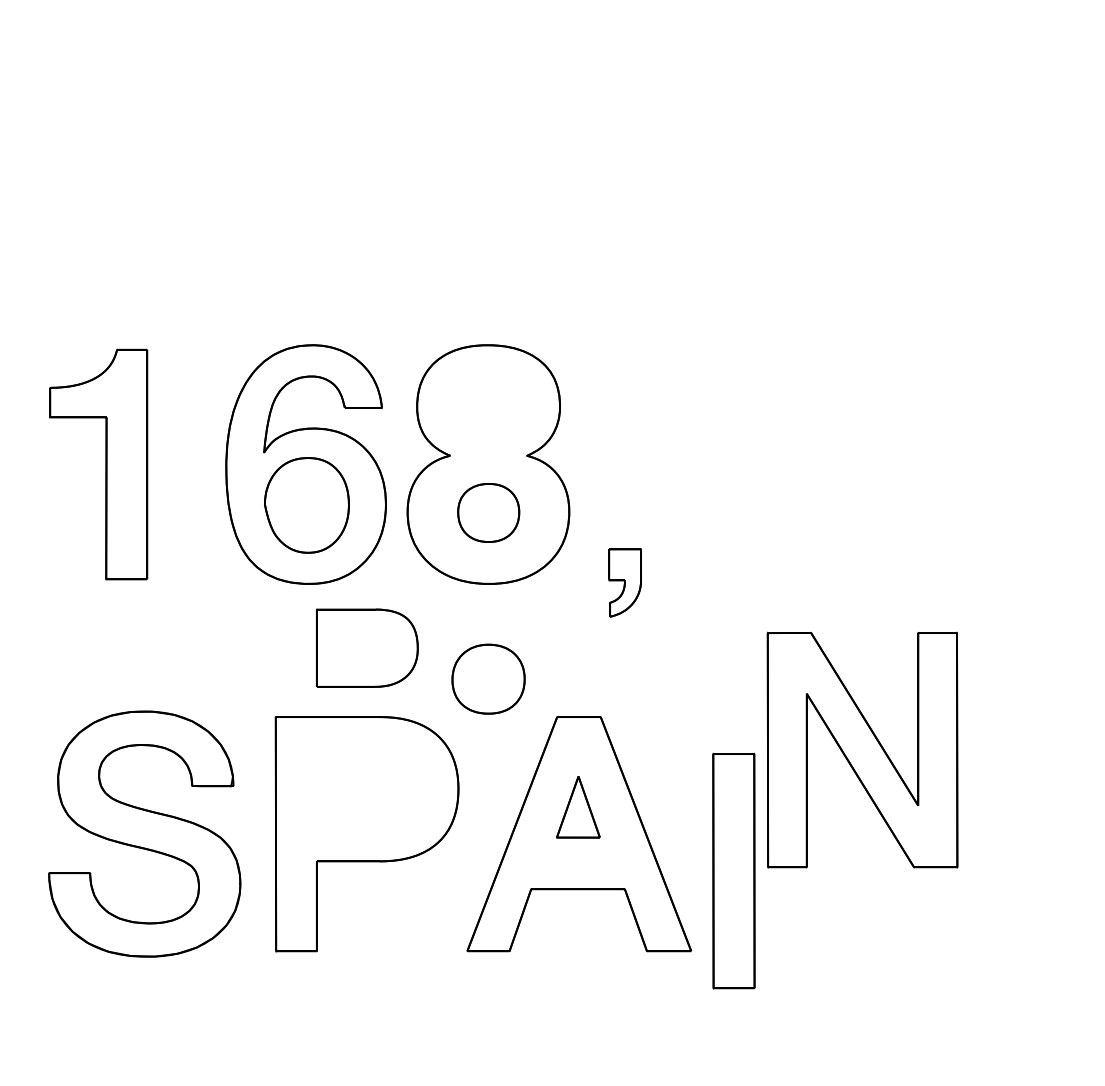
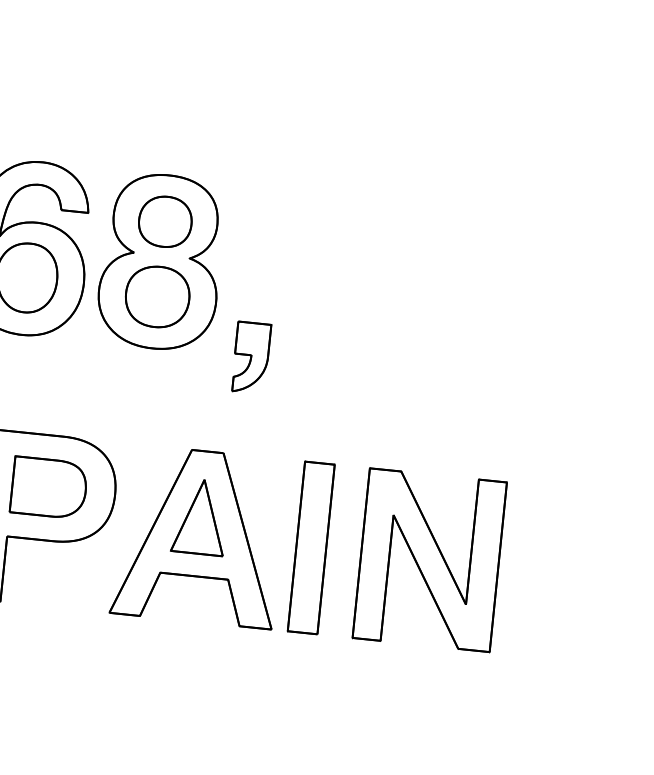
part: (488, 512) -> (157, 296), size x1.43
part: (624, 582) -> (250, 357), size x1.43
part: (367, 647) -> (49, 487), moved
part: (488, 678) -> (165, 221), moved
part: (862, 749) -> (429, 559), moved
part: (578, 806) -> (200, 516), size x1.67
part: (733, 870) -> (311, 547), moved

